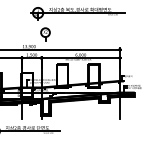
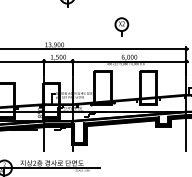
part: (45, 34) -> (121, 27), moved

